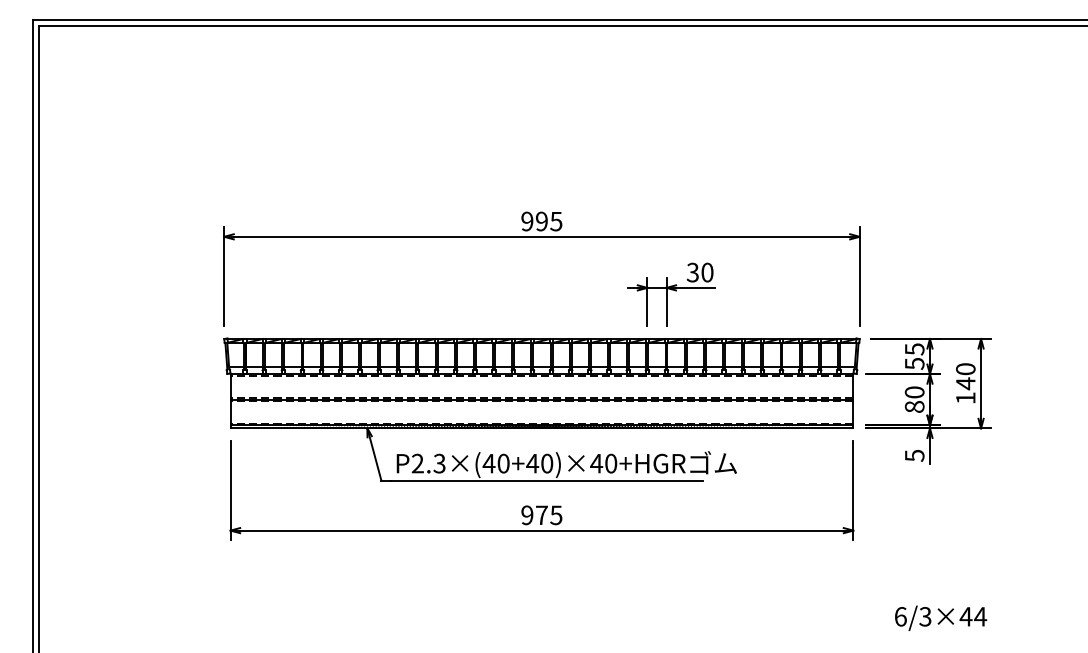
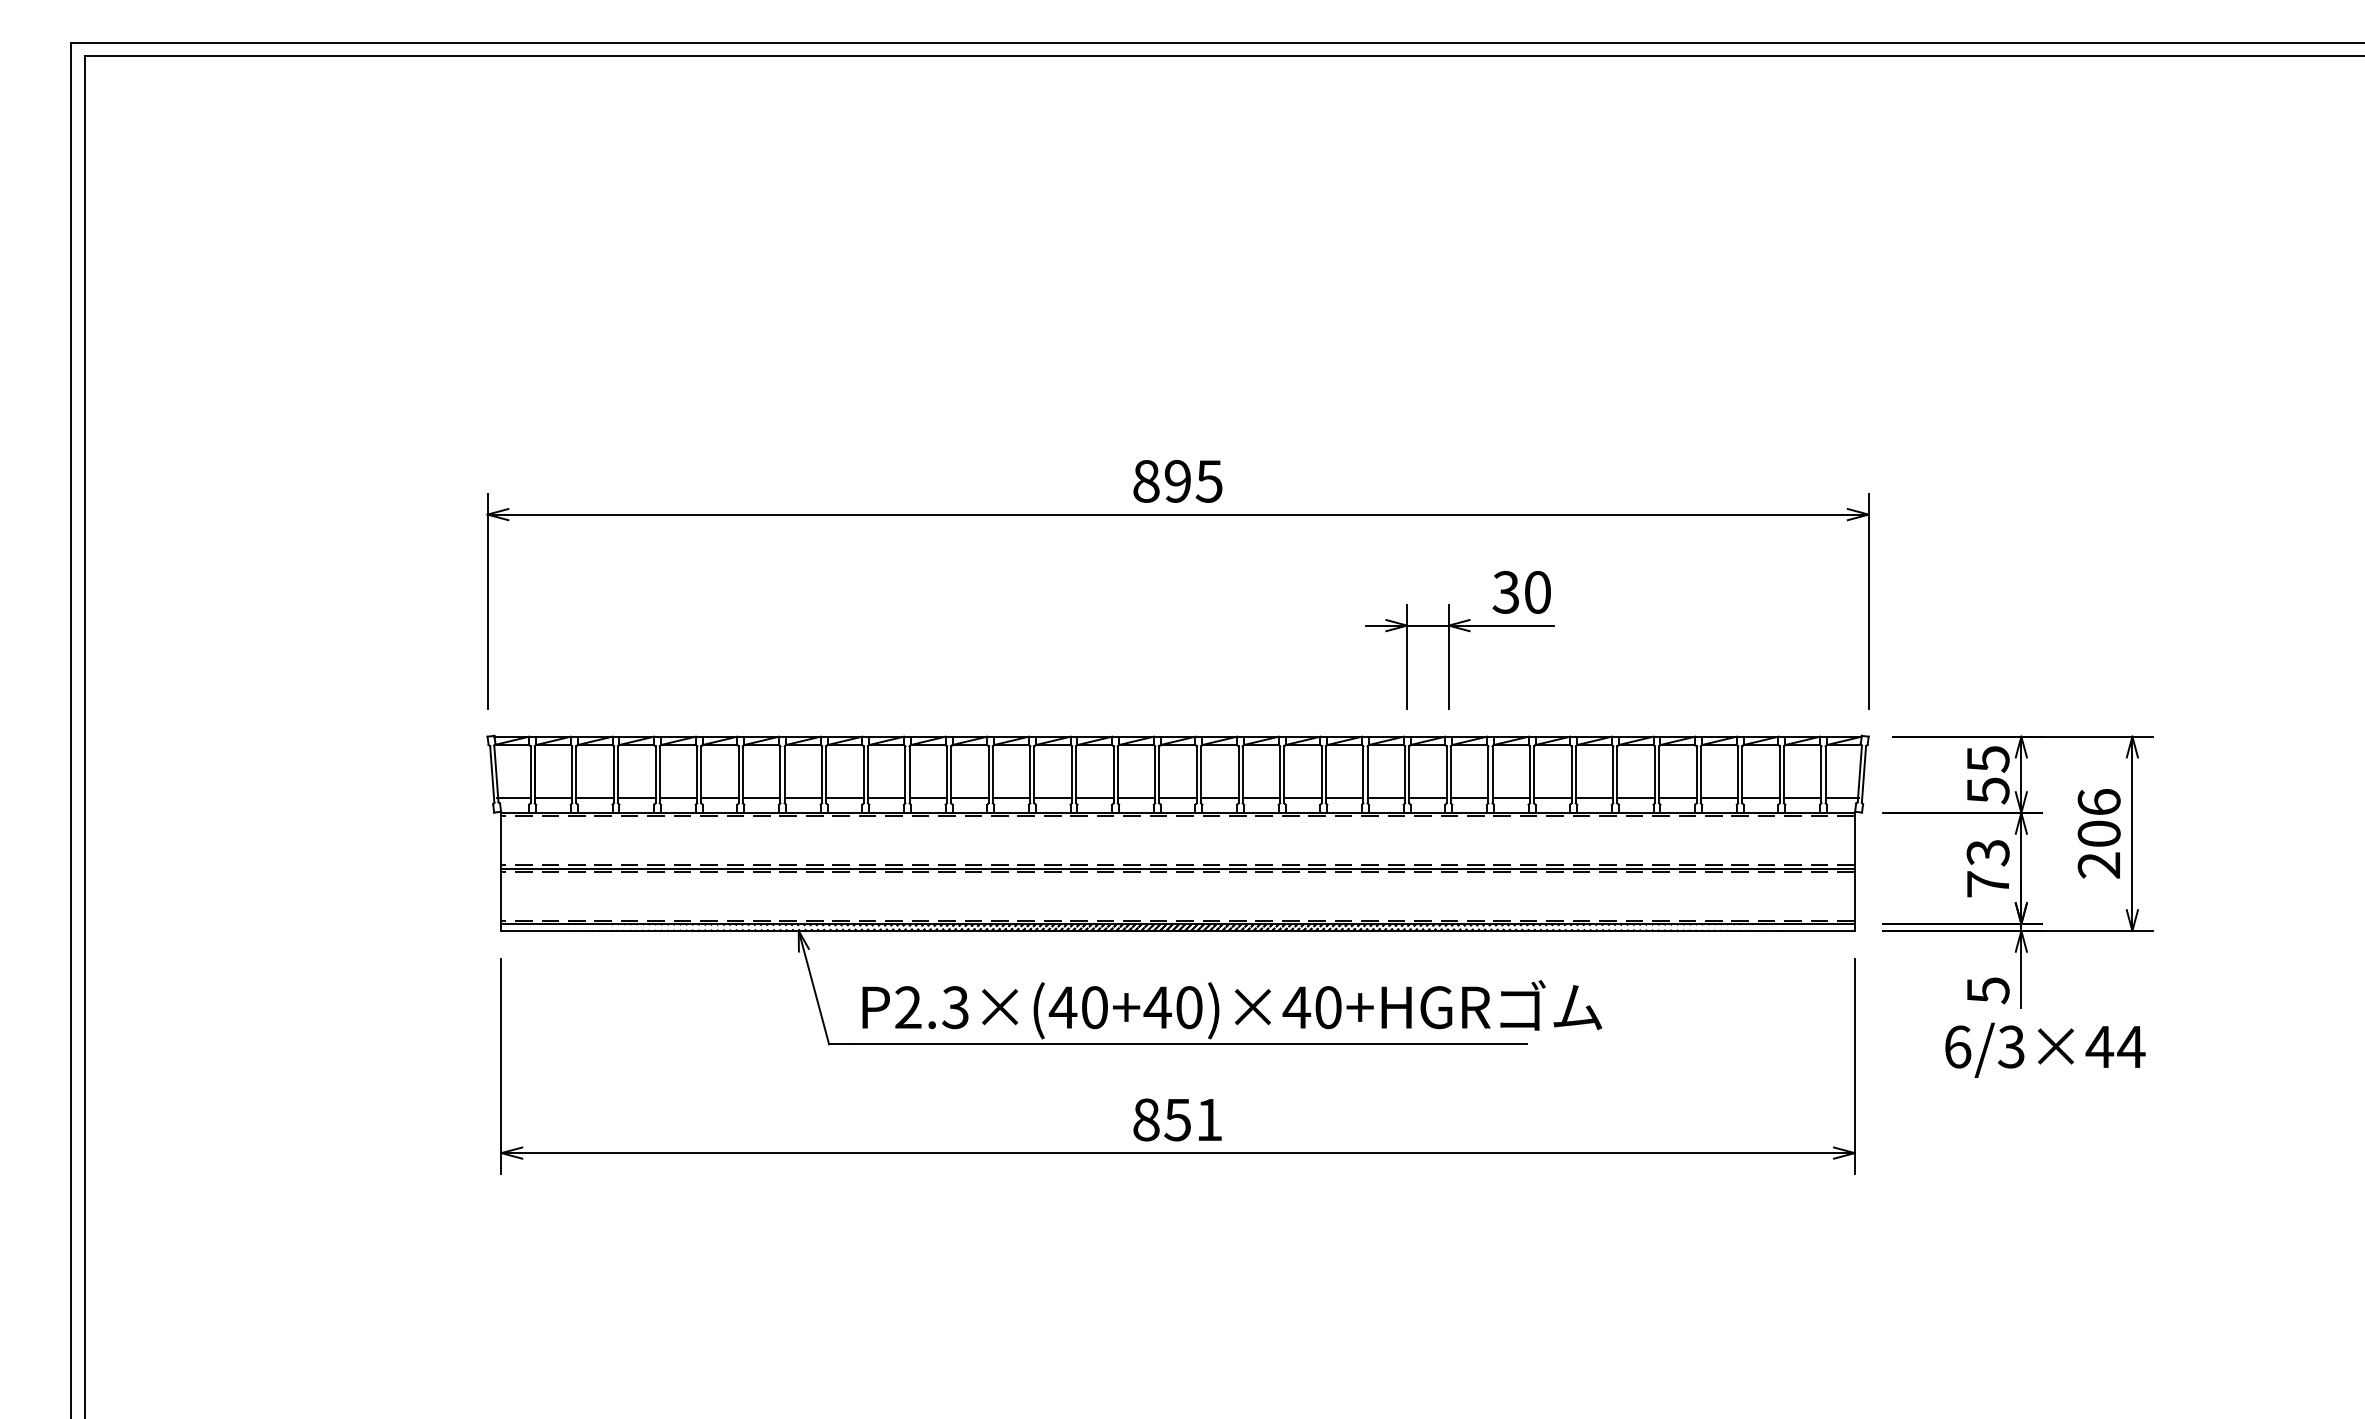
text: (527, 221) -> (1146, 481), 995 -> 895
text: (965, 383) -> (2098, 833), 140 -> 206
text: (914, 399) -> (1987, 868), 80 -> 73
text: (541, 515) -> (1177, 1120), 975 -> 851
text: (941, 617) -> (2046, 1048), moved

